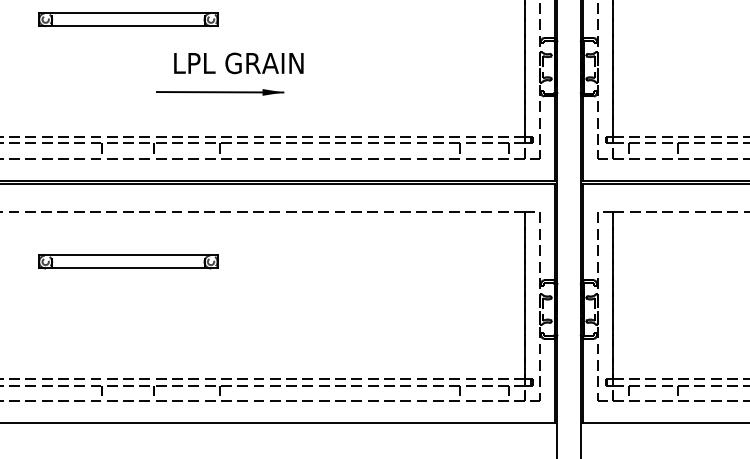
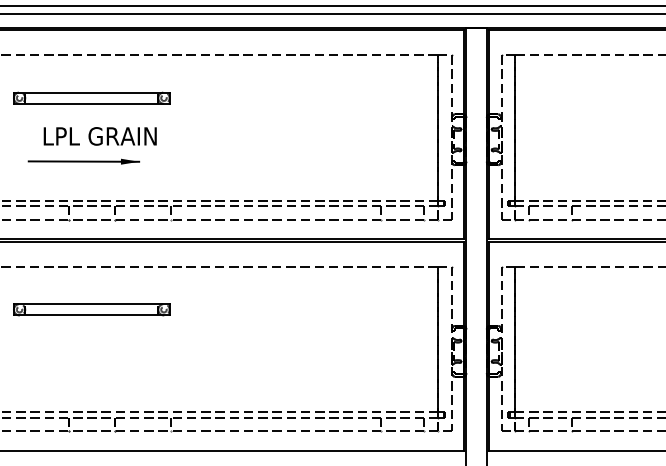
part: (228, 73) -> (91, 145), moved

